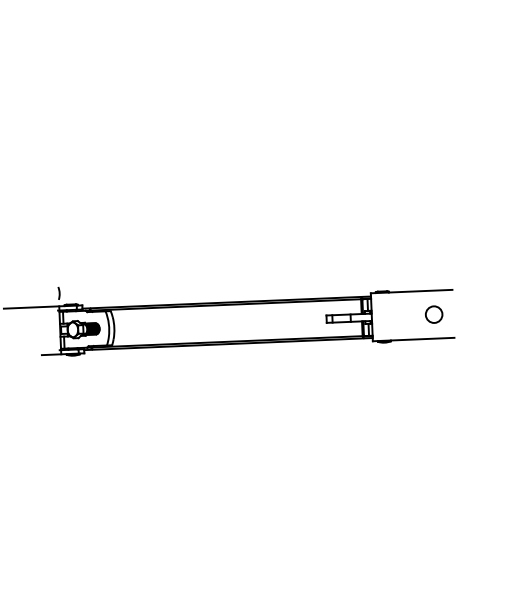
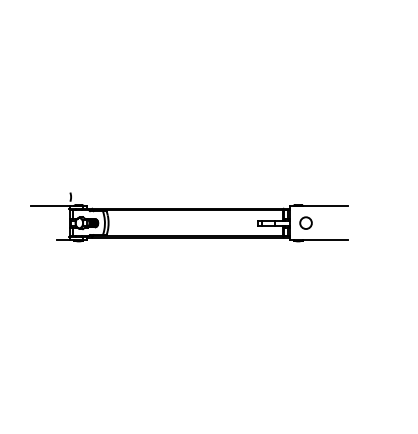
circle: (433, 313) -> (305, 222), moved

